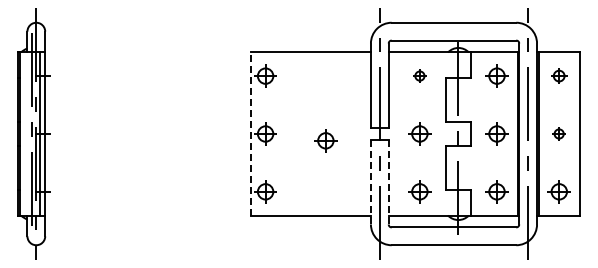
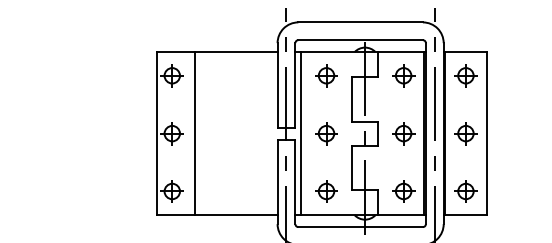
part: (419, 75) -> (326, 75), size x1.67
part: (558, 75) -> (465, 75), size x1.43
line: (287, 133) -> (194, 133), added
line: (394, 133) -> (301, 133), added
part: (558, 133) -> (465, 133), size x1.67
line: (250, 134) -> (157, 134), dashed -> solid
part: (325, 140) -> (232, 140), removed
line: (370, 181) -> (277, 181), dashed -> solid
line: (388, 181) -> (295, 181), dashed -> solid

